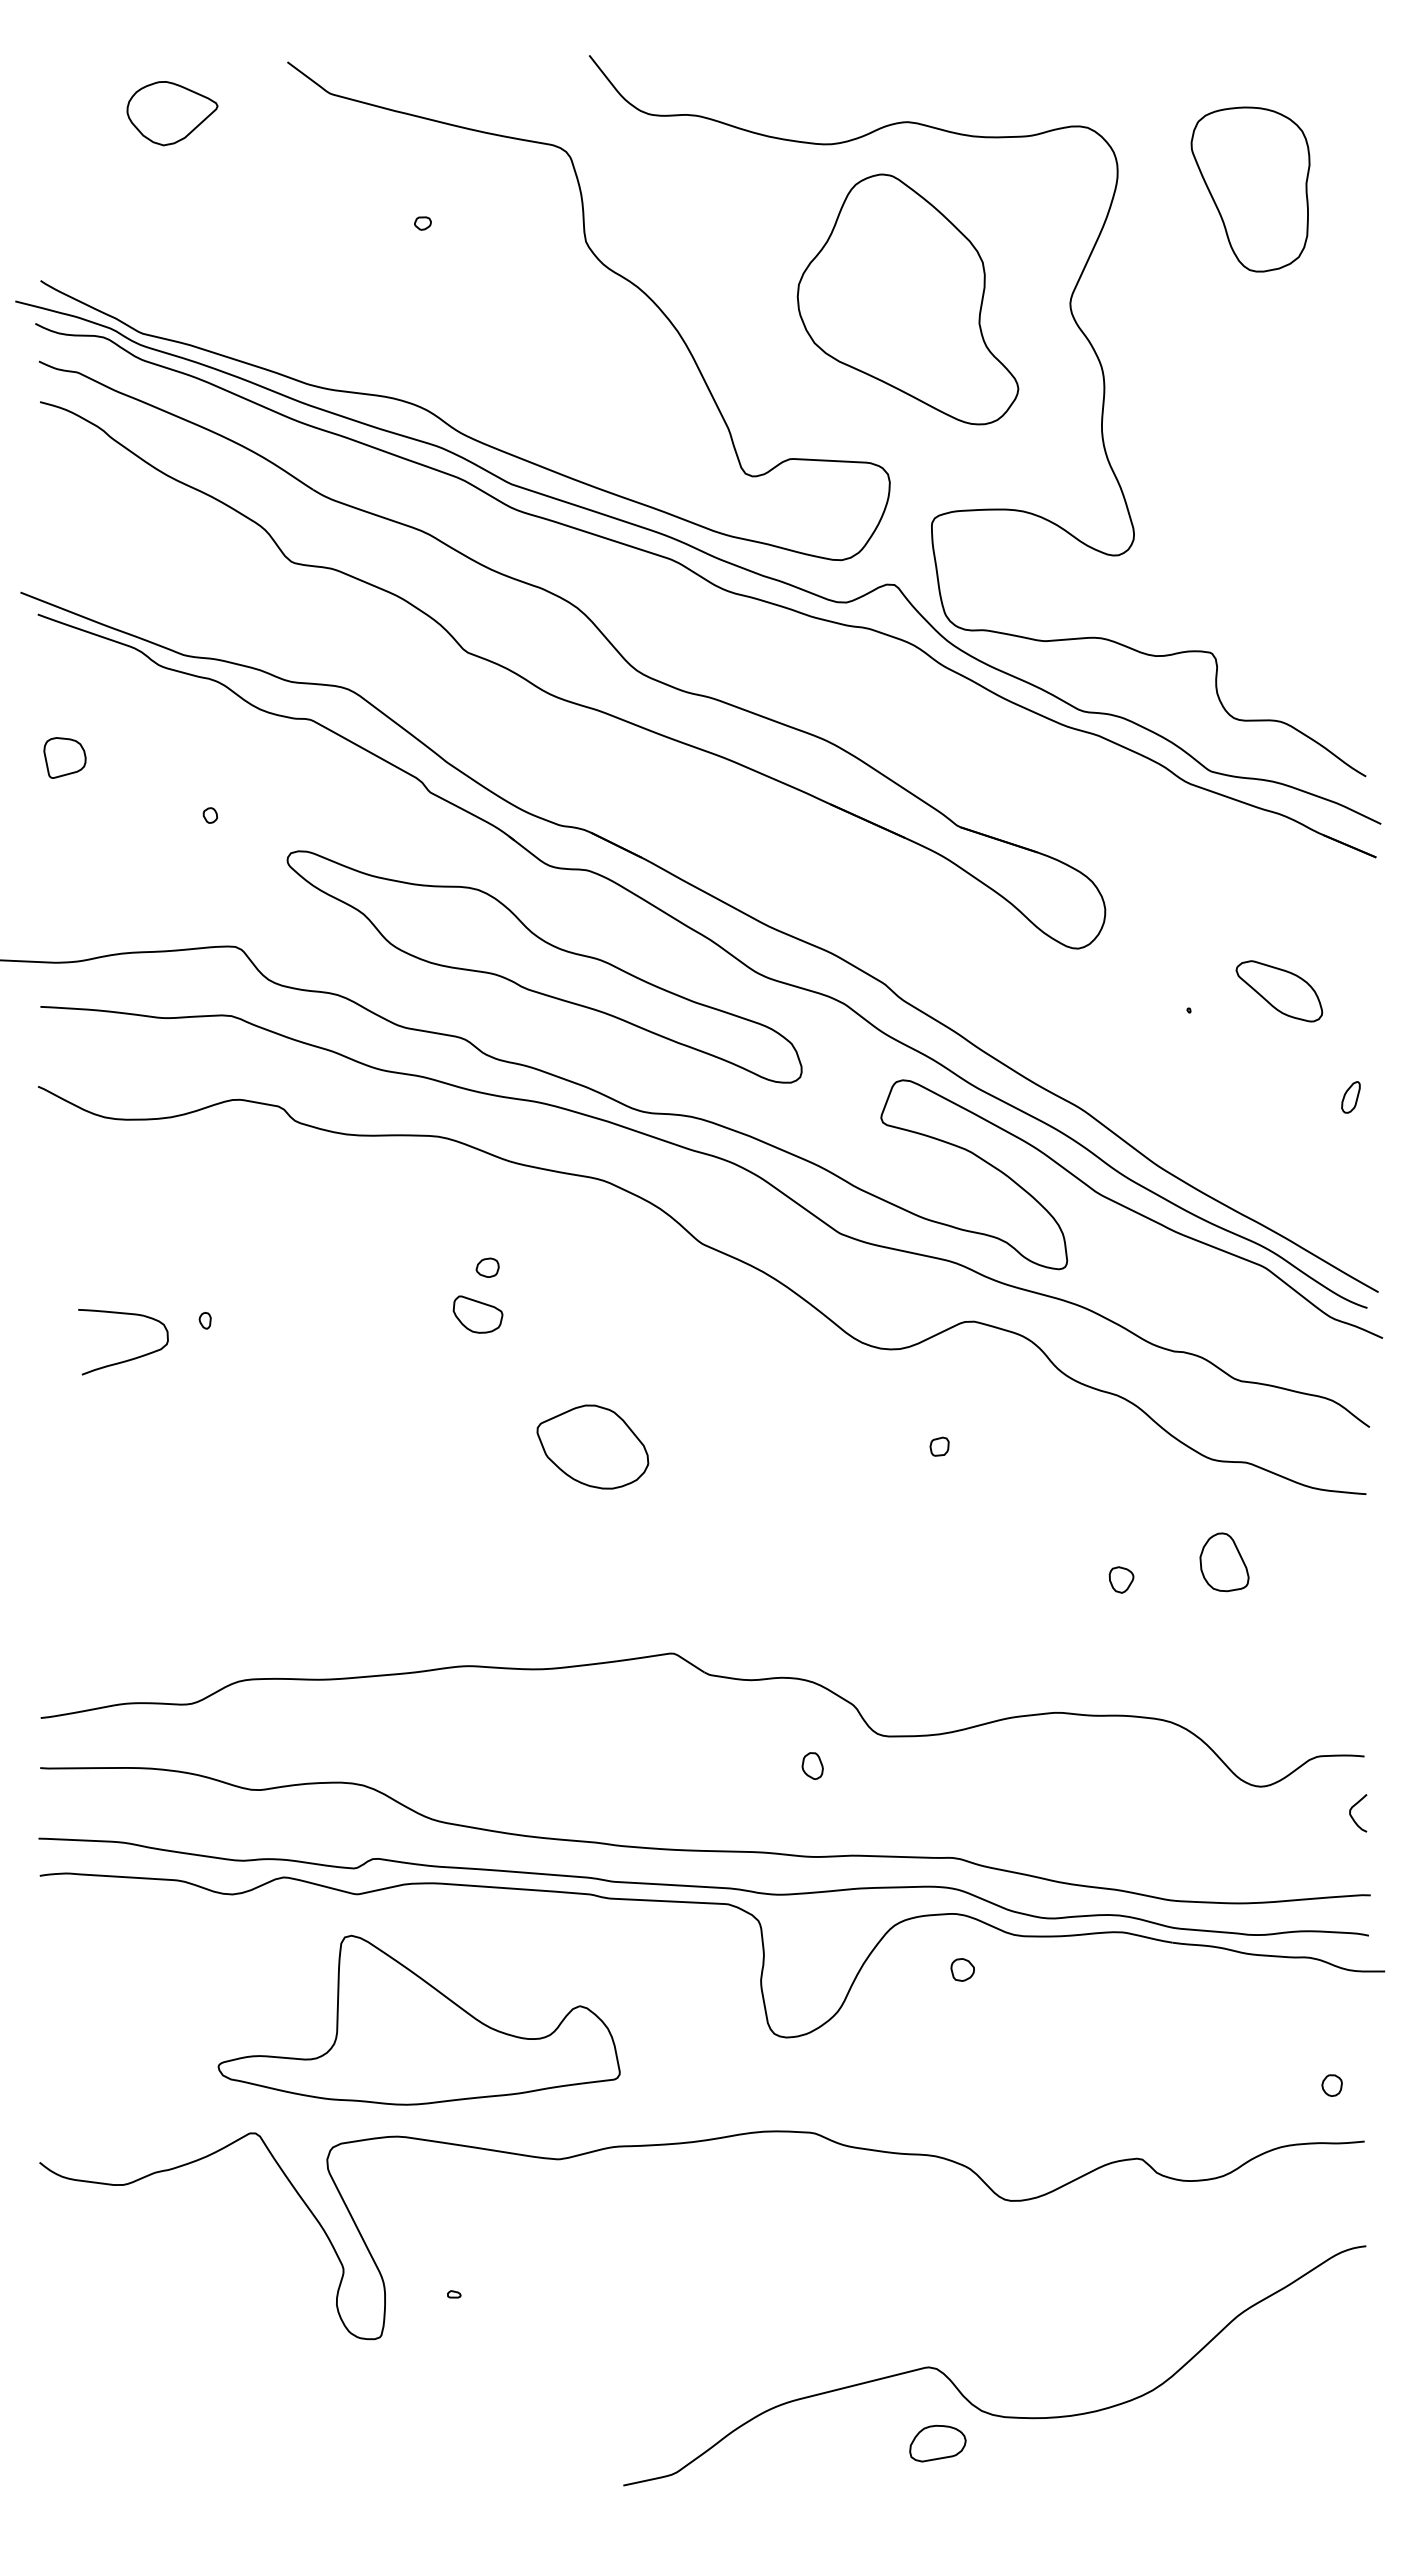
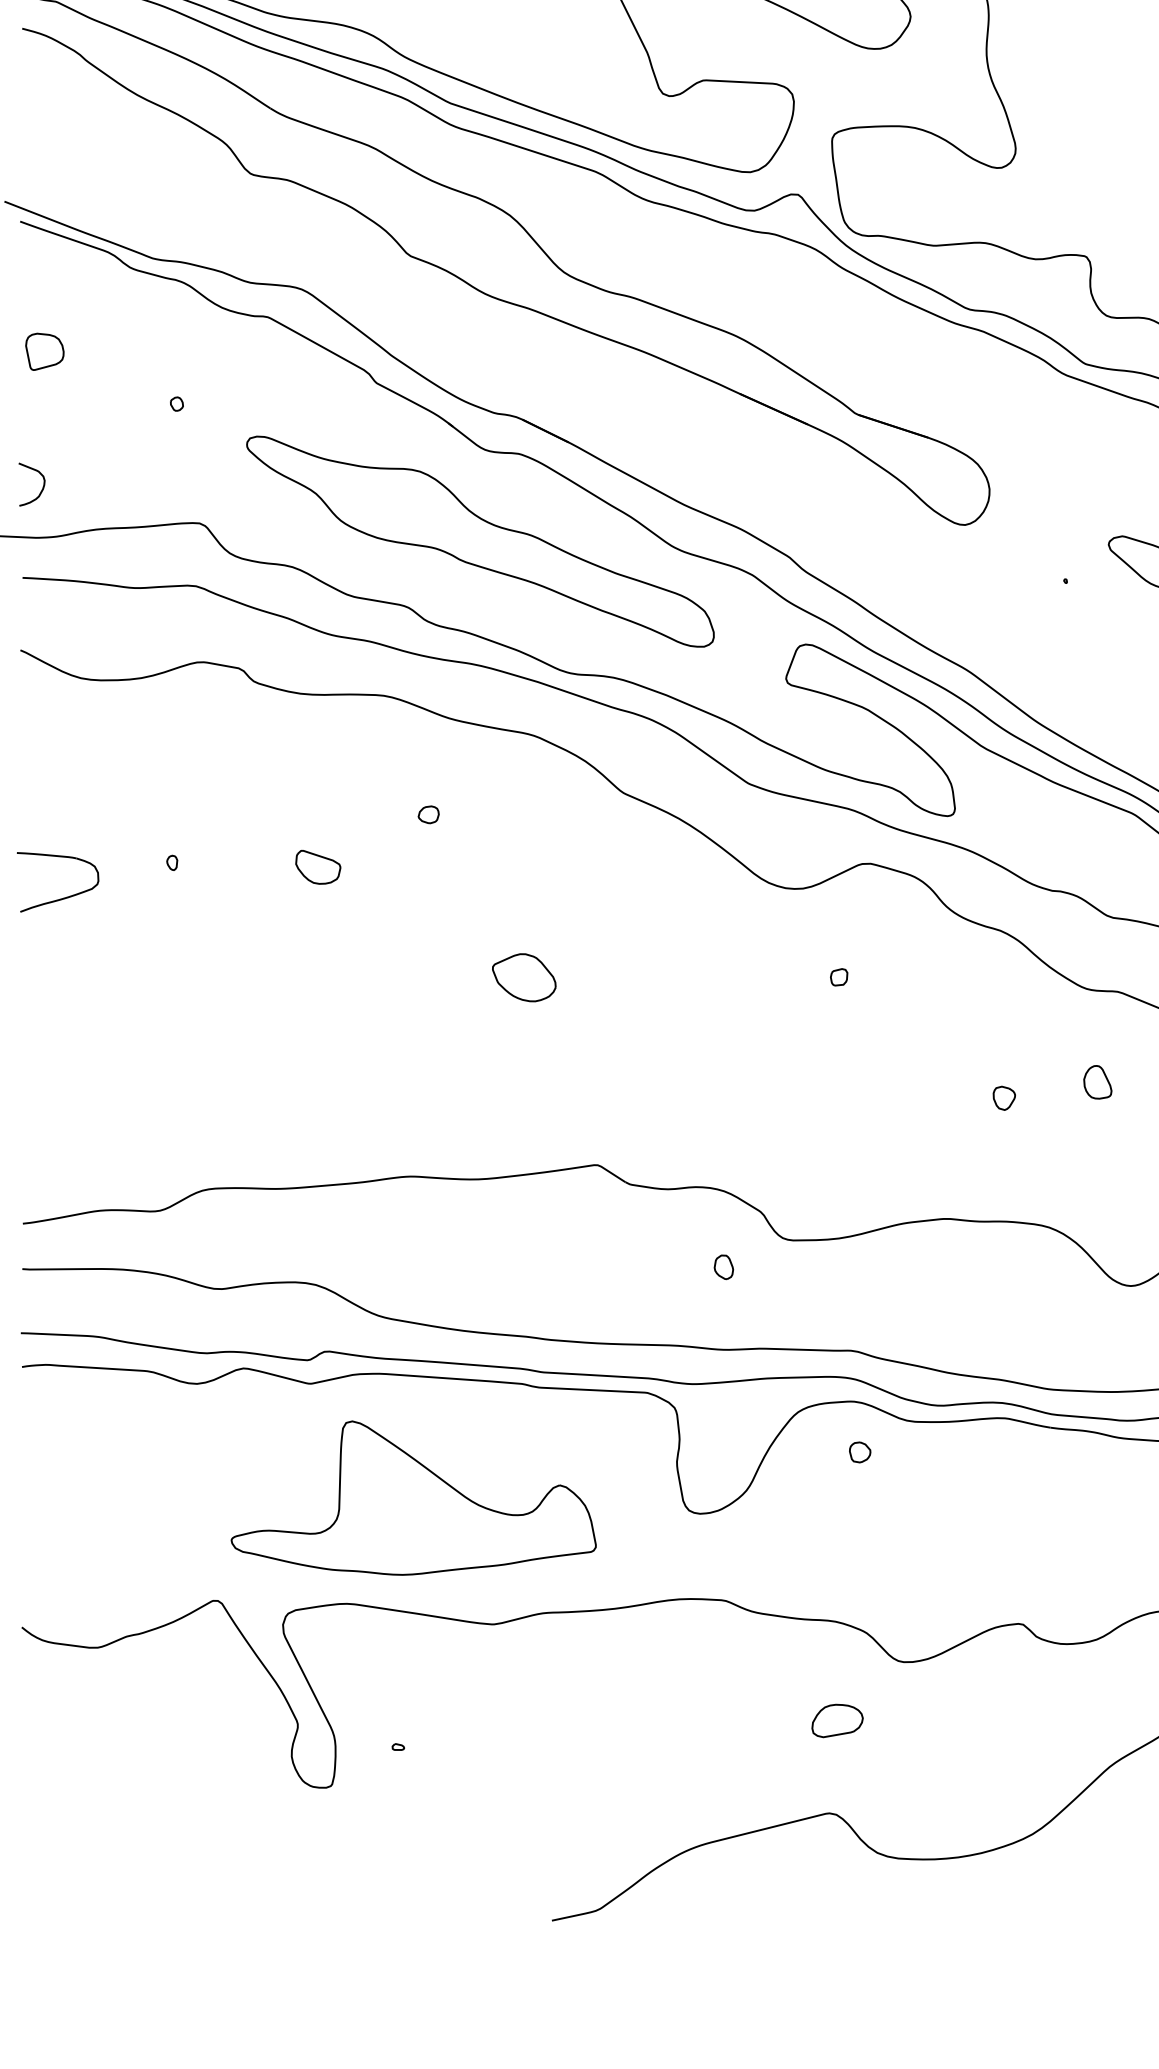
curve: (61, 909) -> (41, 489), added
part: (477, 1314) -> (317, 867), moved
part: (127, 1359) -> (61, 898), moved
part: (592, 1447) -> (523, 978), size x0.62
part: (1224, 1562) -> (1097, 1082), size x0.62
part: (418, 2019) -> (413, 1497), moved
part: (937, 2443) -> (837, 1720), moved

